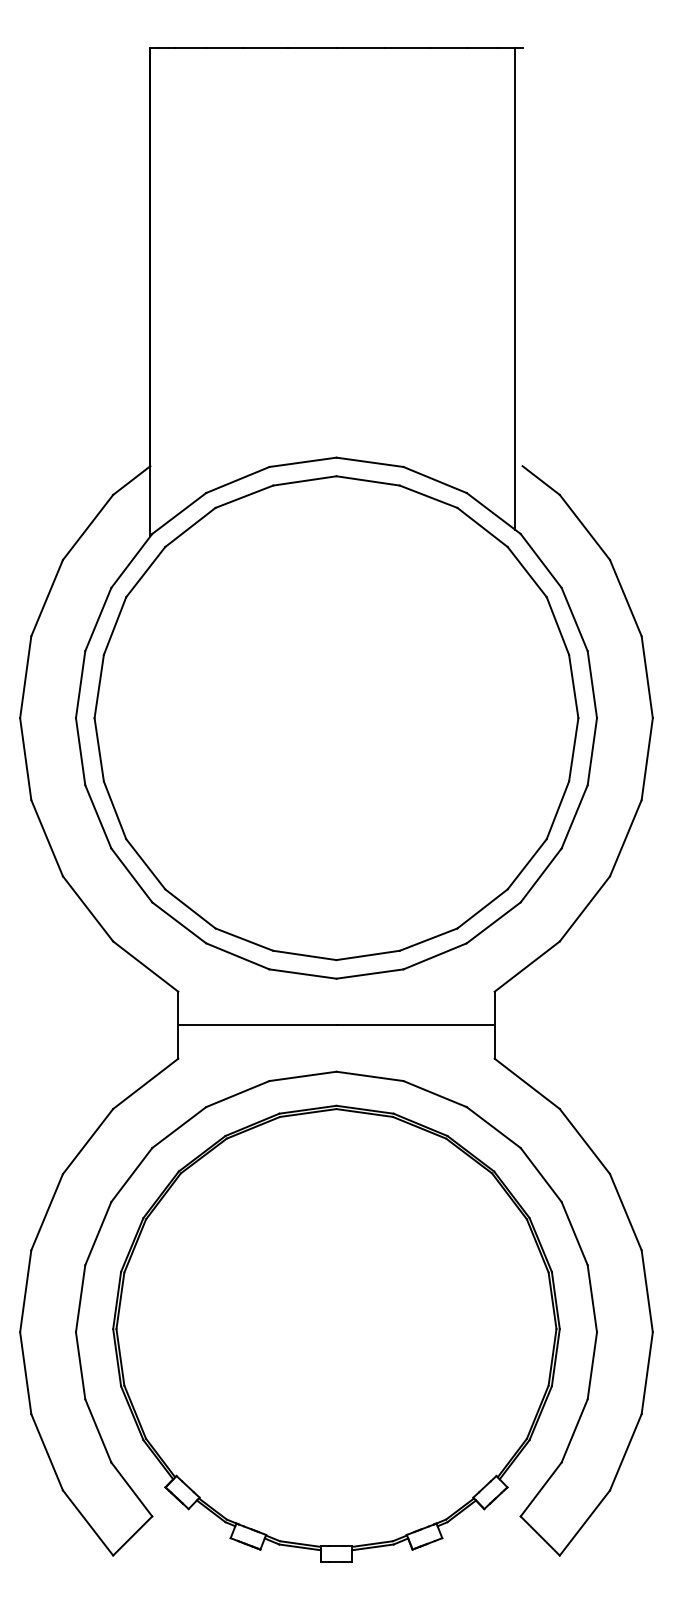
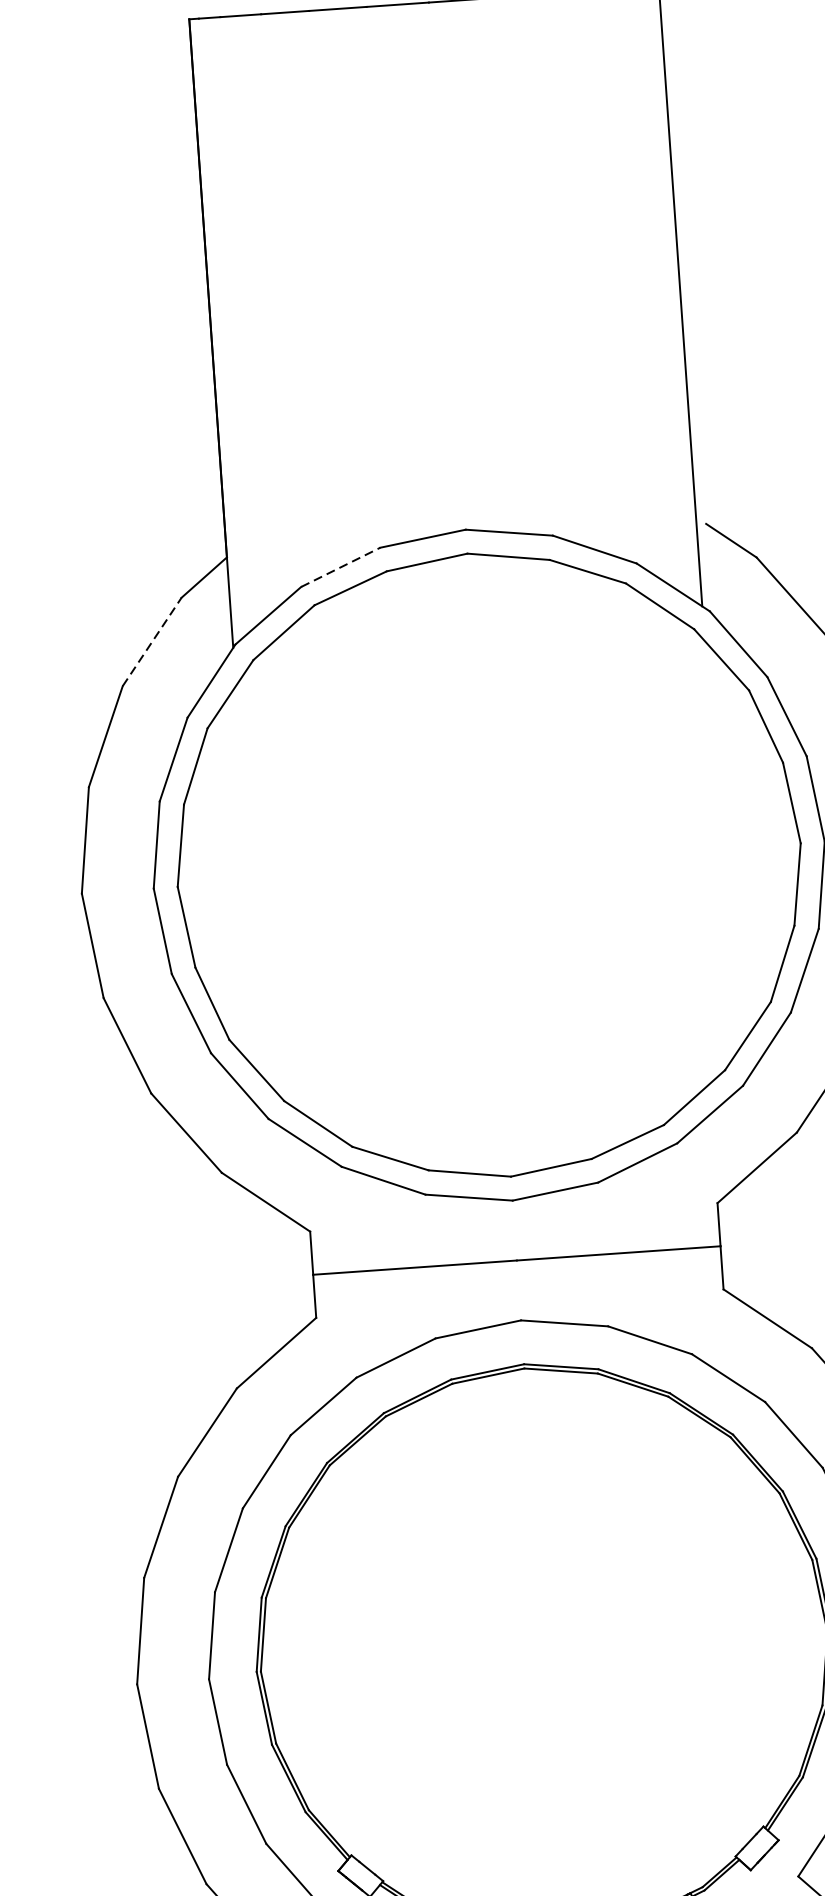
line: (238, 479) -> (341, 566), solid -> dashed
line: (88, 527) -> (152, 641), solid -> dashed

